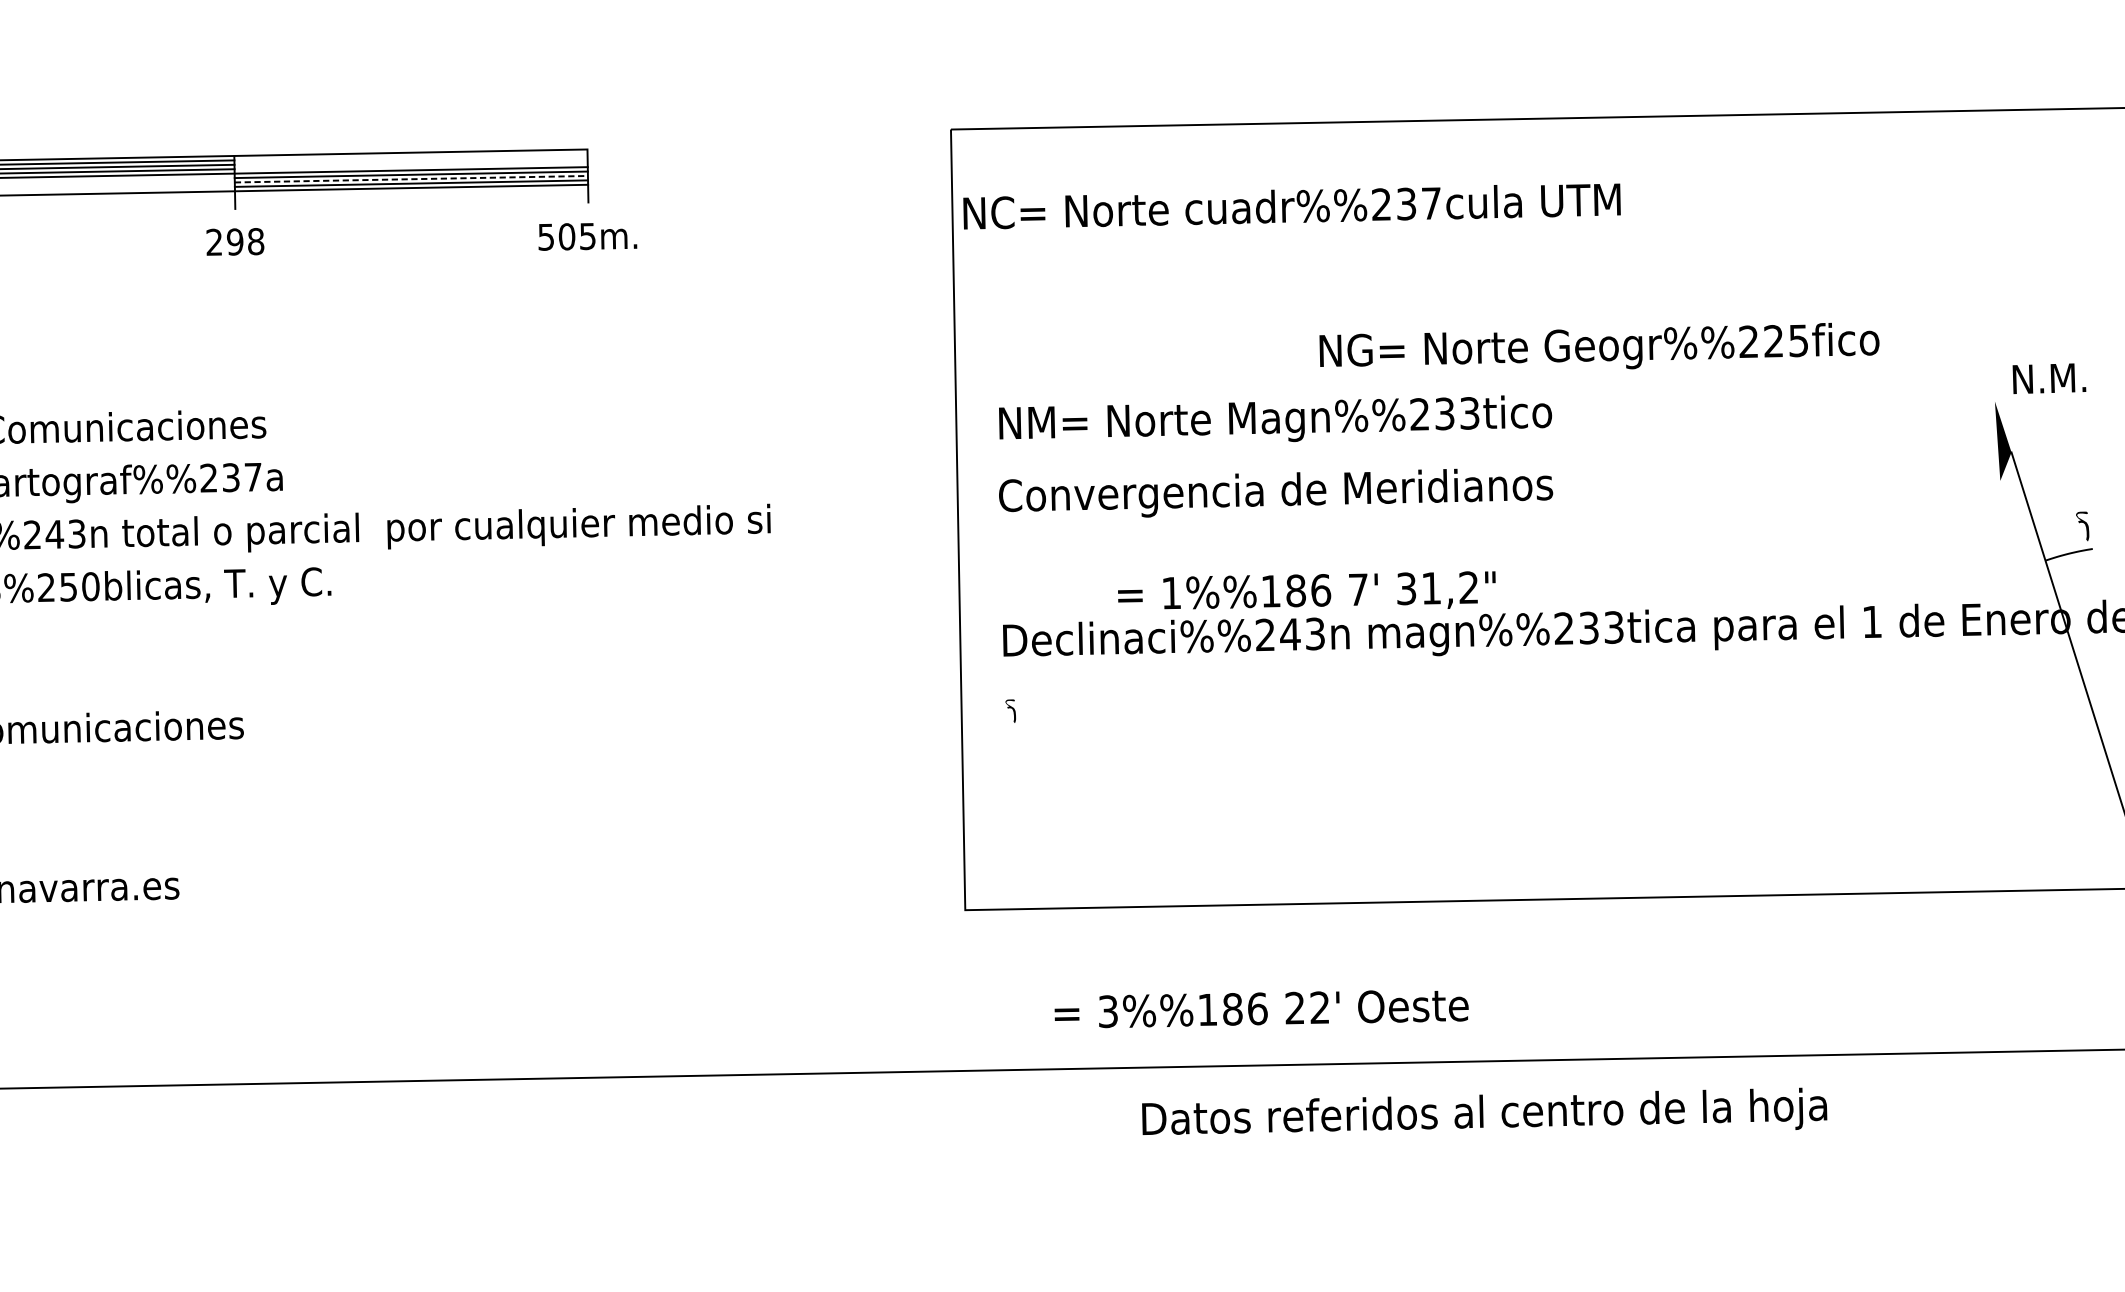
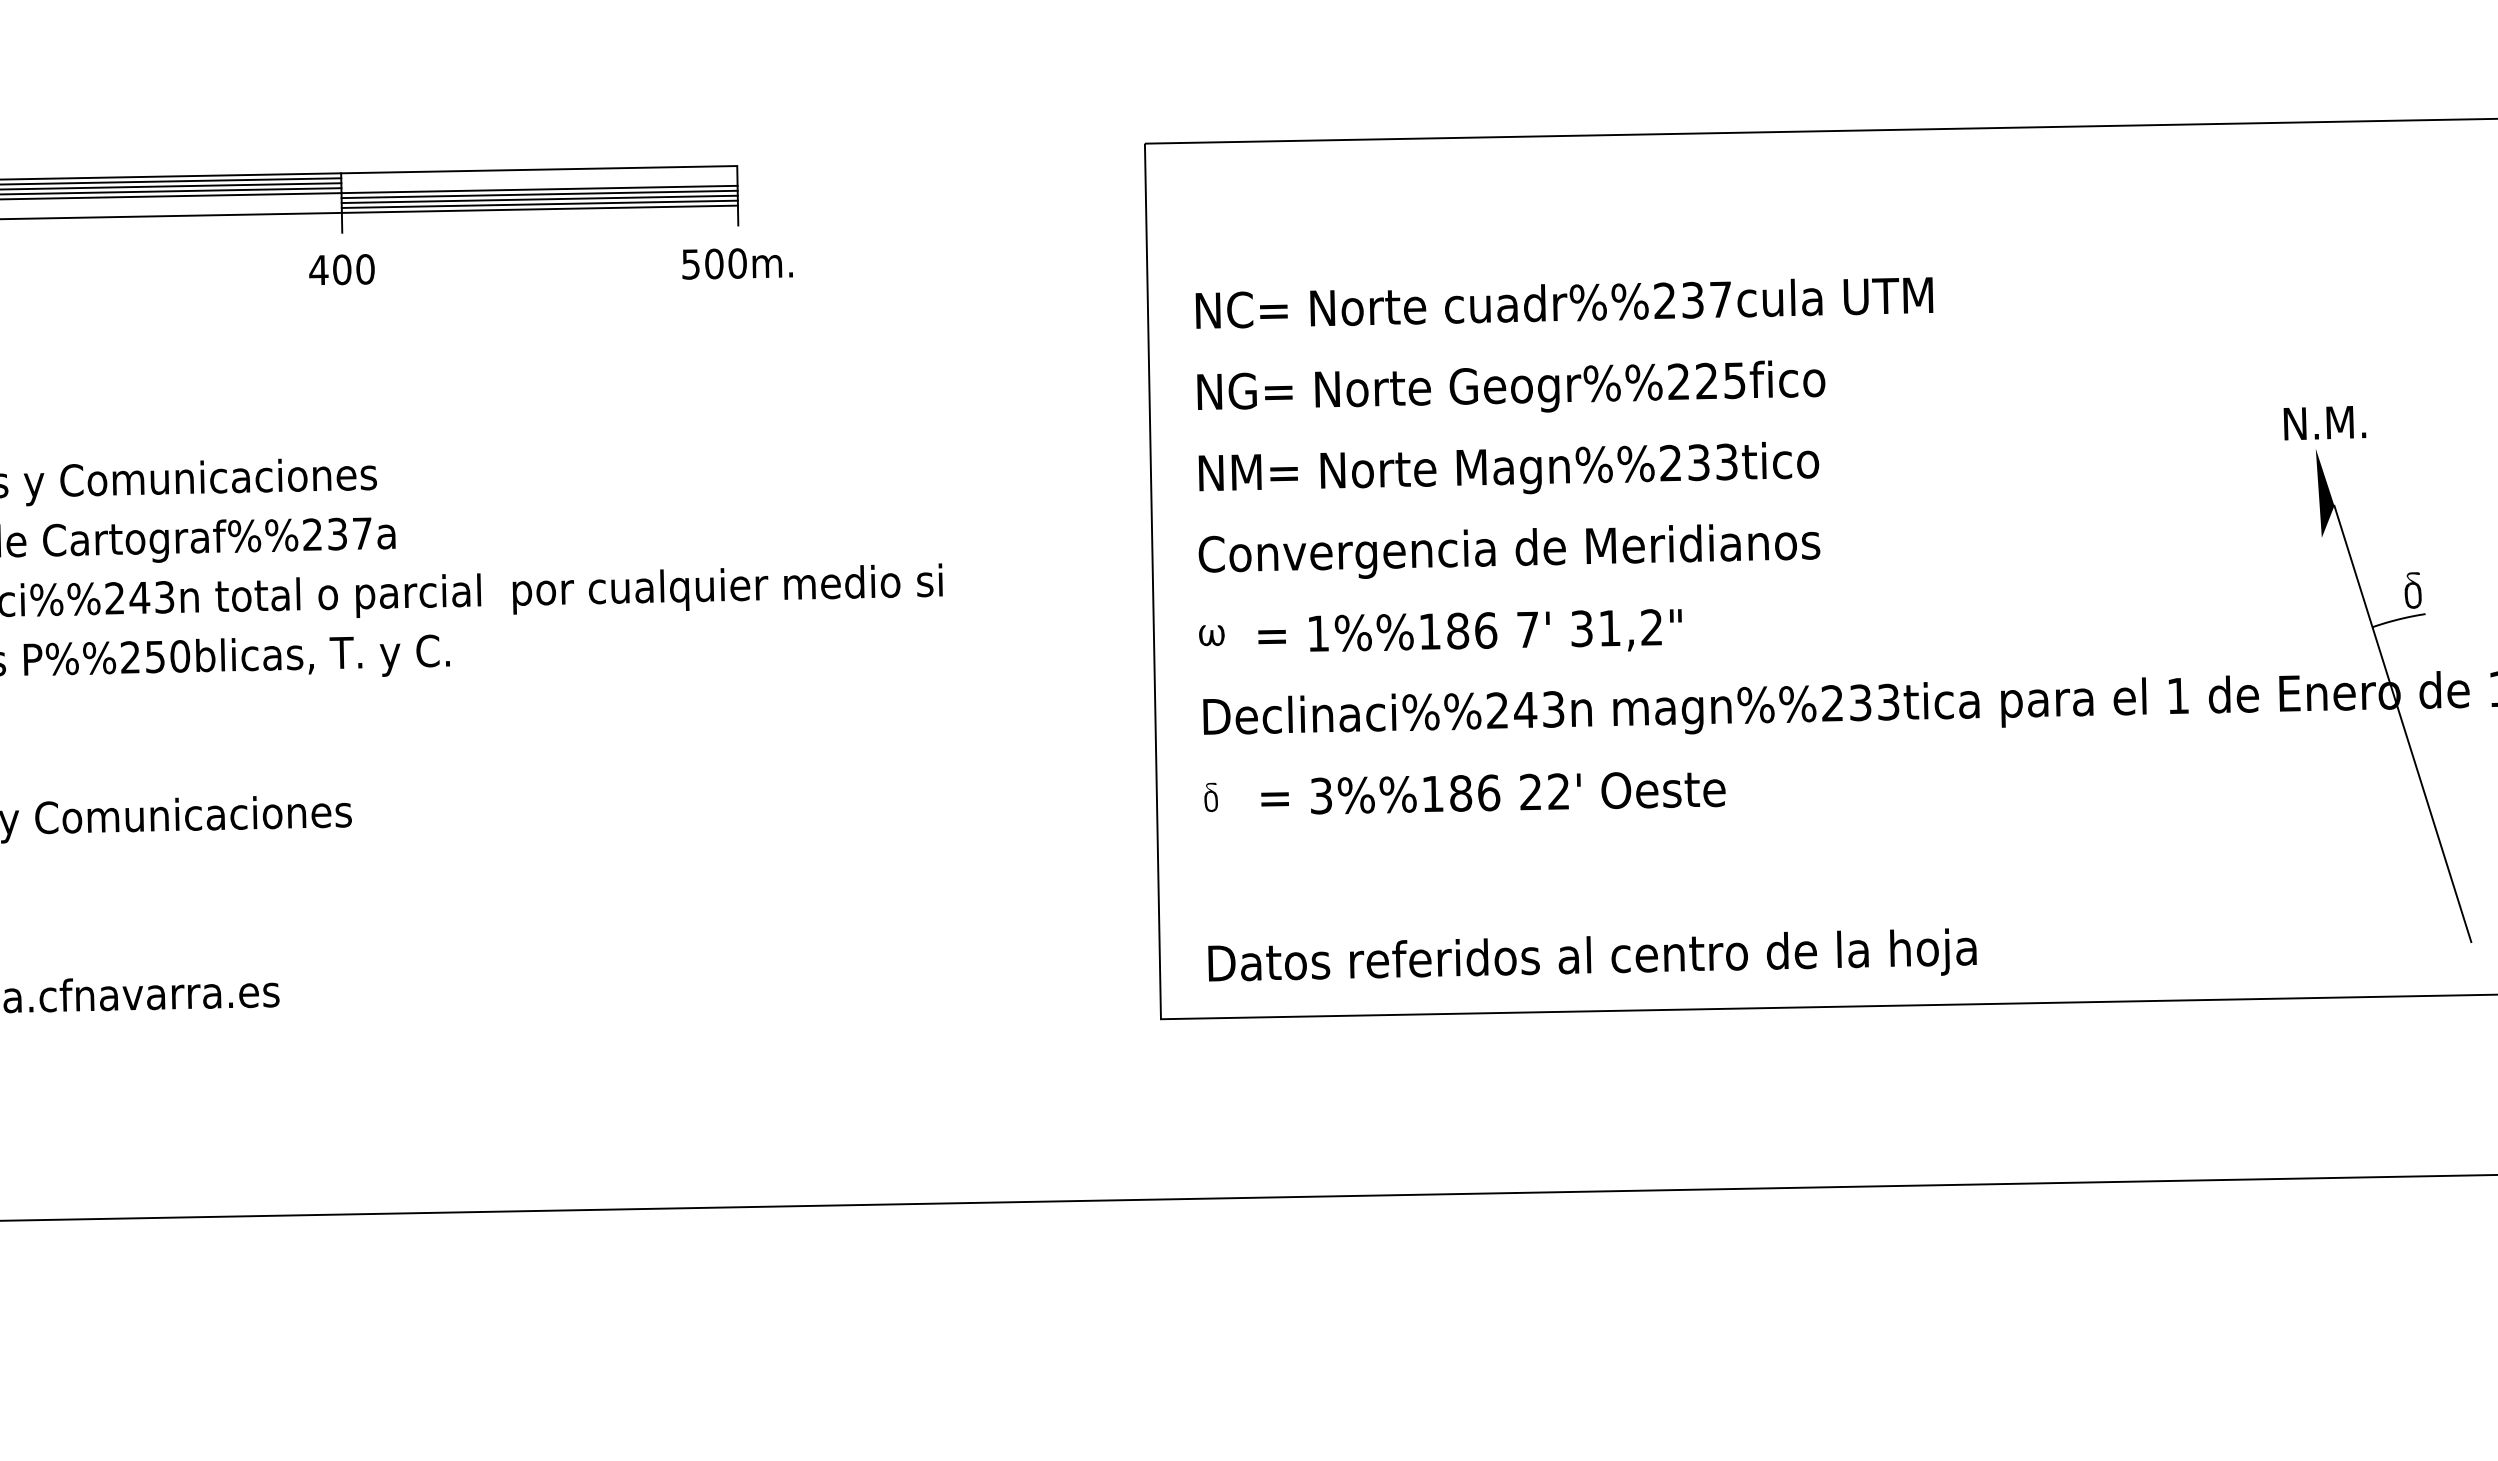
line: (412, 179) -> (540, 199), dashed -> solid
text: (1292, 206) -> (1564, 302), moved
text: (587, 236) -> (737, 263), 505m. -> 500m.
text: (234, 241) -> (341, 269), 298 -> 400
text: (1599, 346) -> (1511, 386), moved
text: (2049, 379) -> (2324, 423), moved
fill: (2081, 532) -> (2412, 595), added
fill: (1010, 568) -> (1211, 635), added
text: (1306, 590) -> (1469, 630), moved
fill: (1009, 716) -> (1210, 801), added
text: (1261, 1009) -> (1493, 793), moved
text: (1484, 1111) -> (1592, 954), moved

